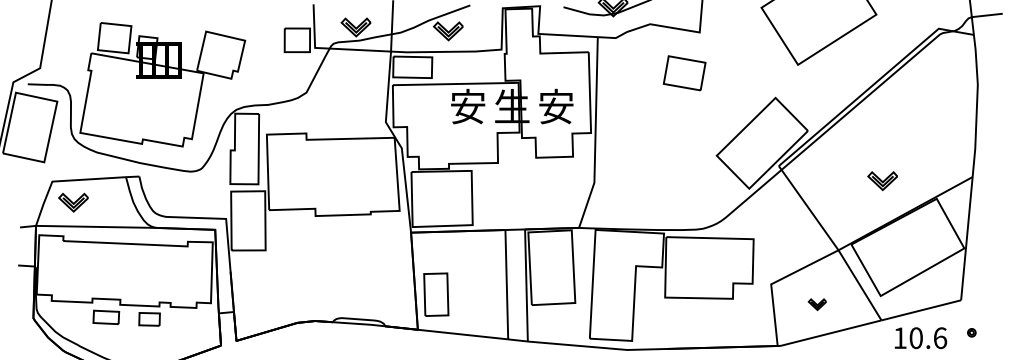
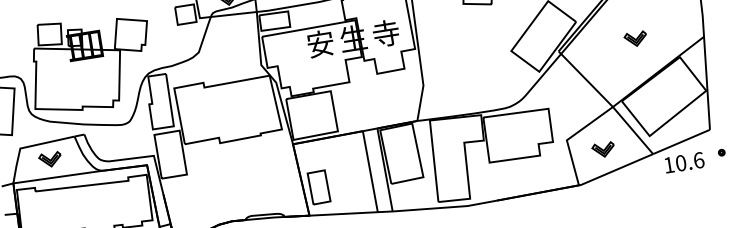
text: (556, 108) -> (386, 34), 安 -> 寺
part: (882, 181) -> (635, 39), moved
part: (73, 202) -> (50, 159), moved
part: (817, 304) -> (603, 149), size x1.67

